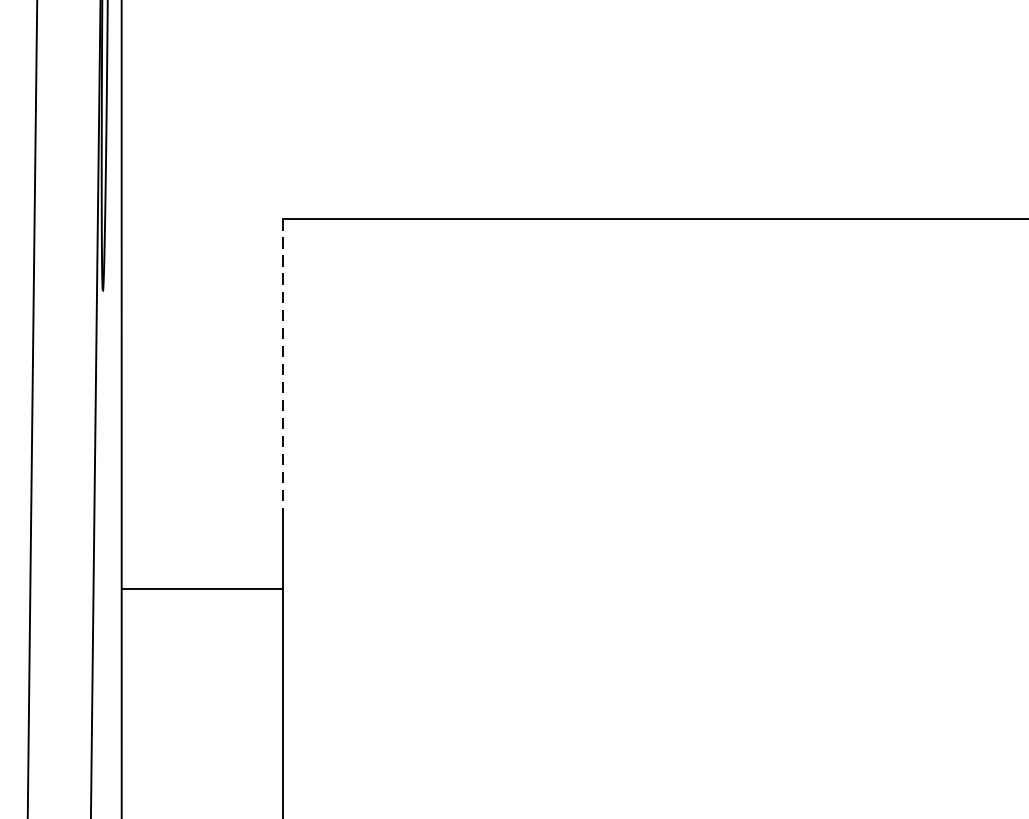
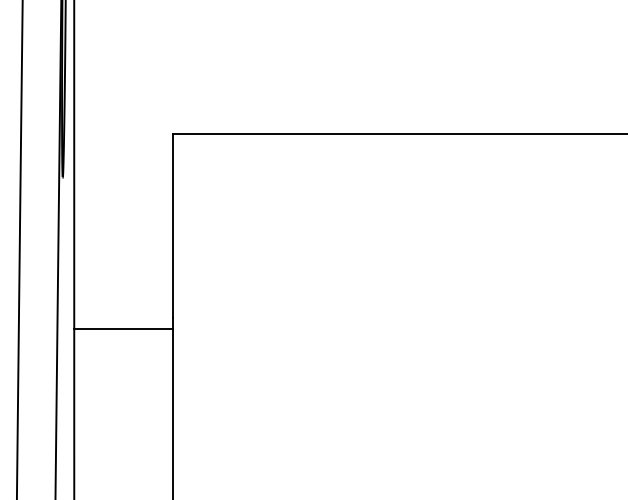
line: (282, 369) -> (172, 225), dashed -> solid
line: (202, 588) -> (123, 329), moved

